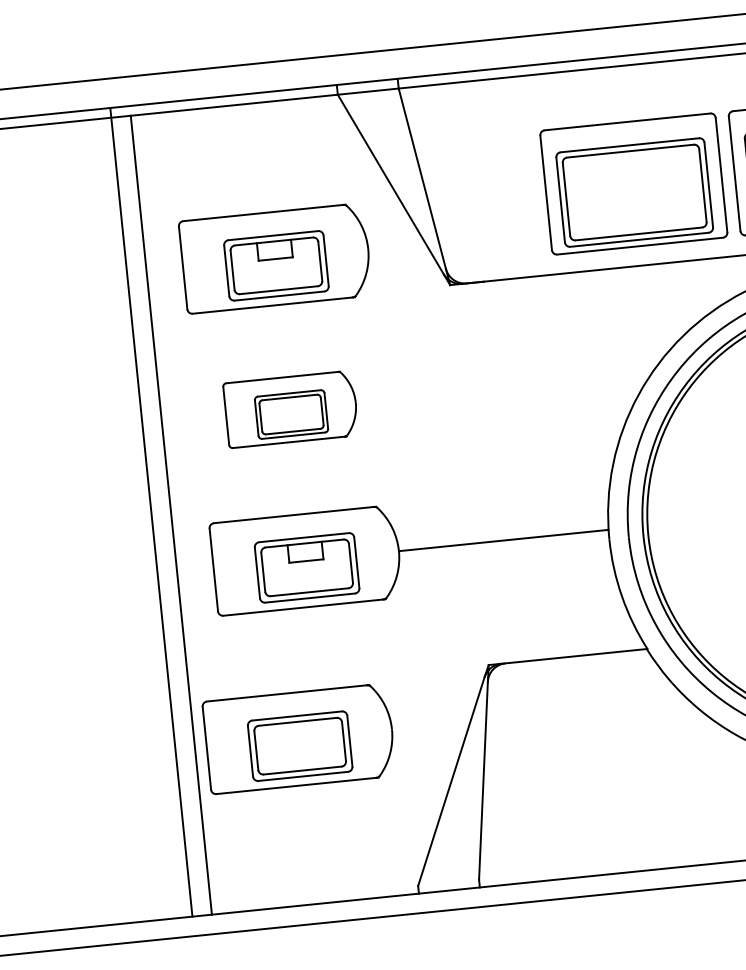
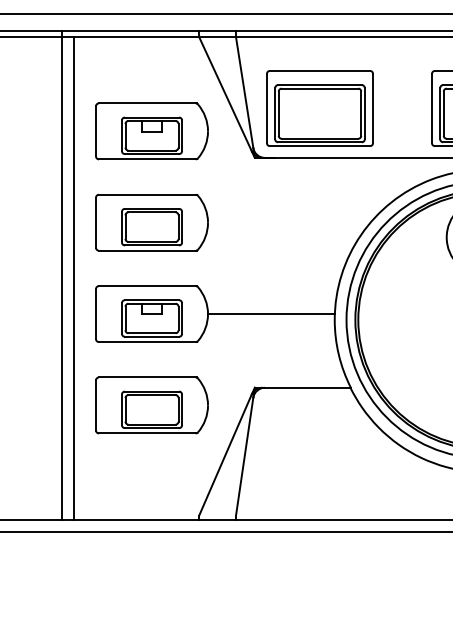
part: (633, 184) -> (319, 108), moved
part: (290, 409) -> (151, 222), size x1.43
part: (298, 739) -> (151, 405), moved

